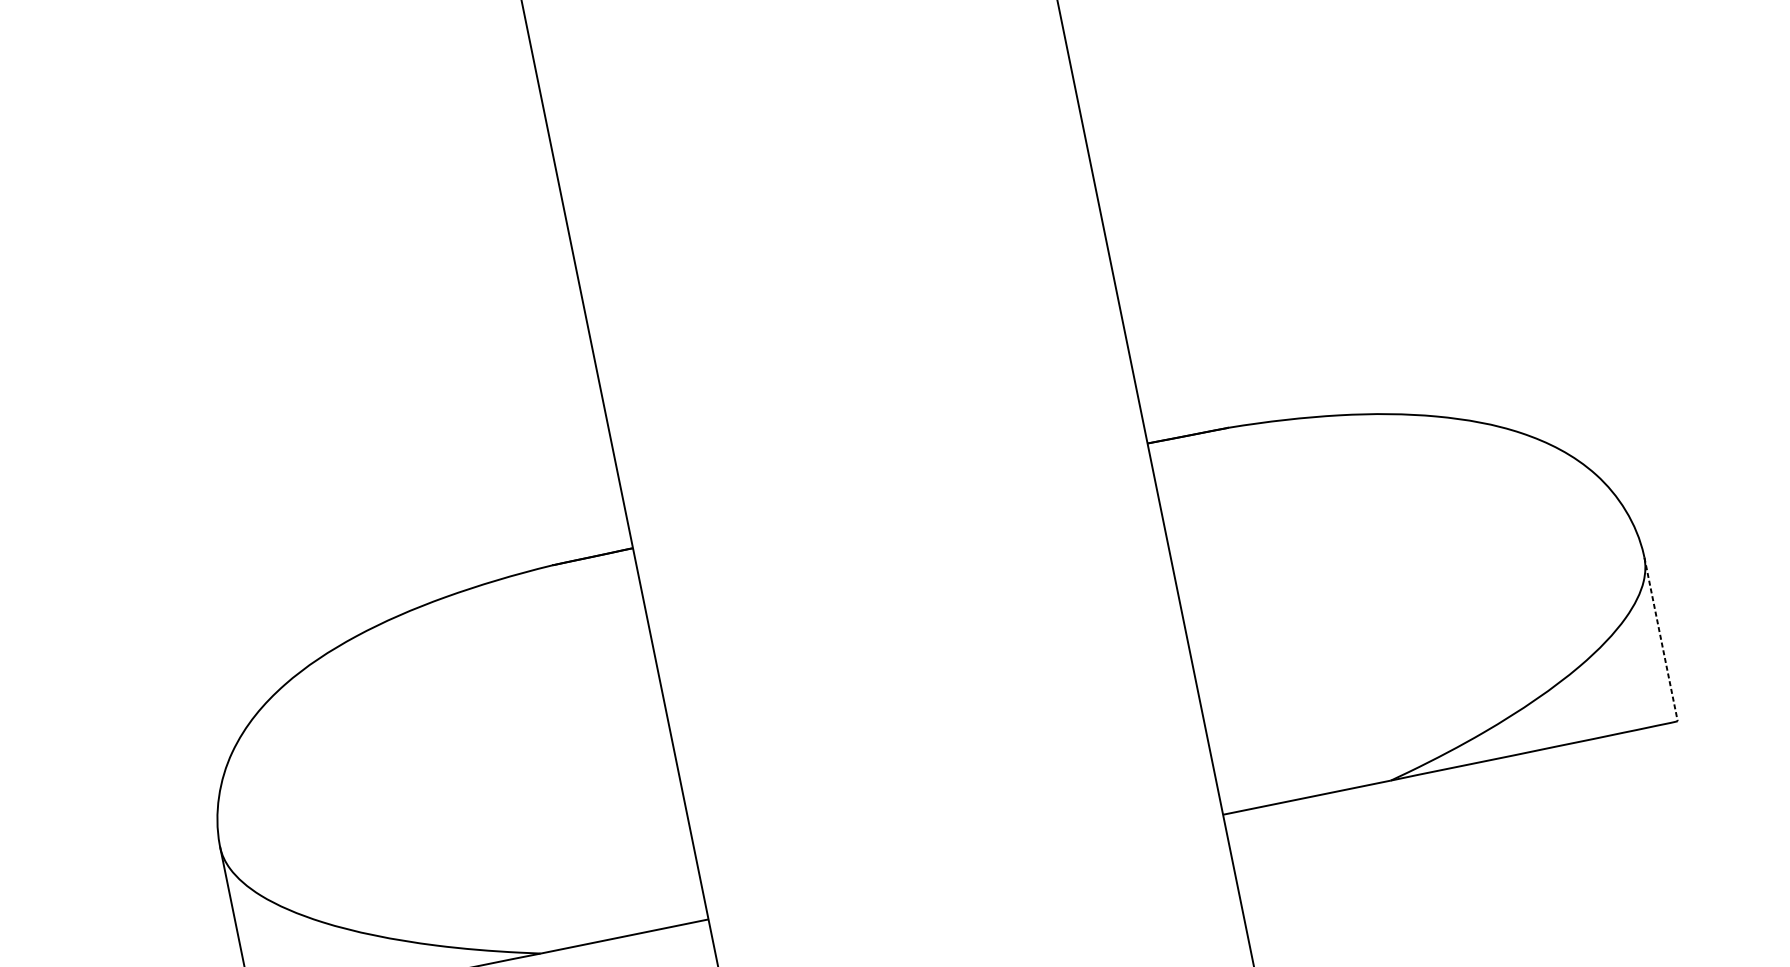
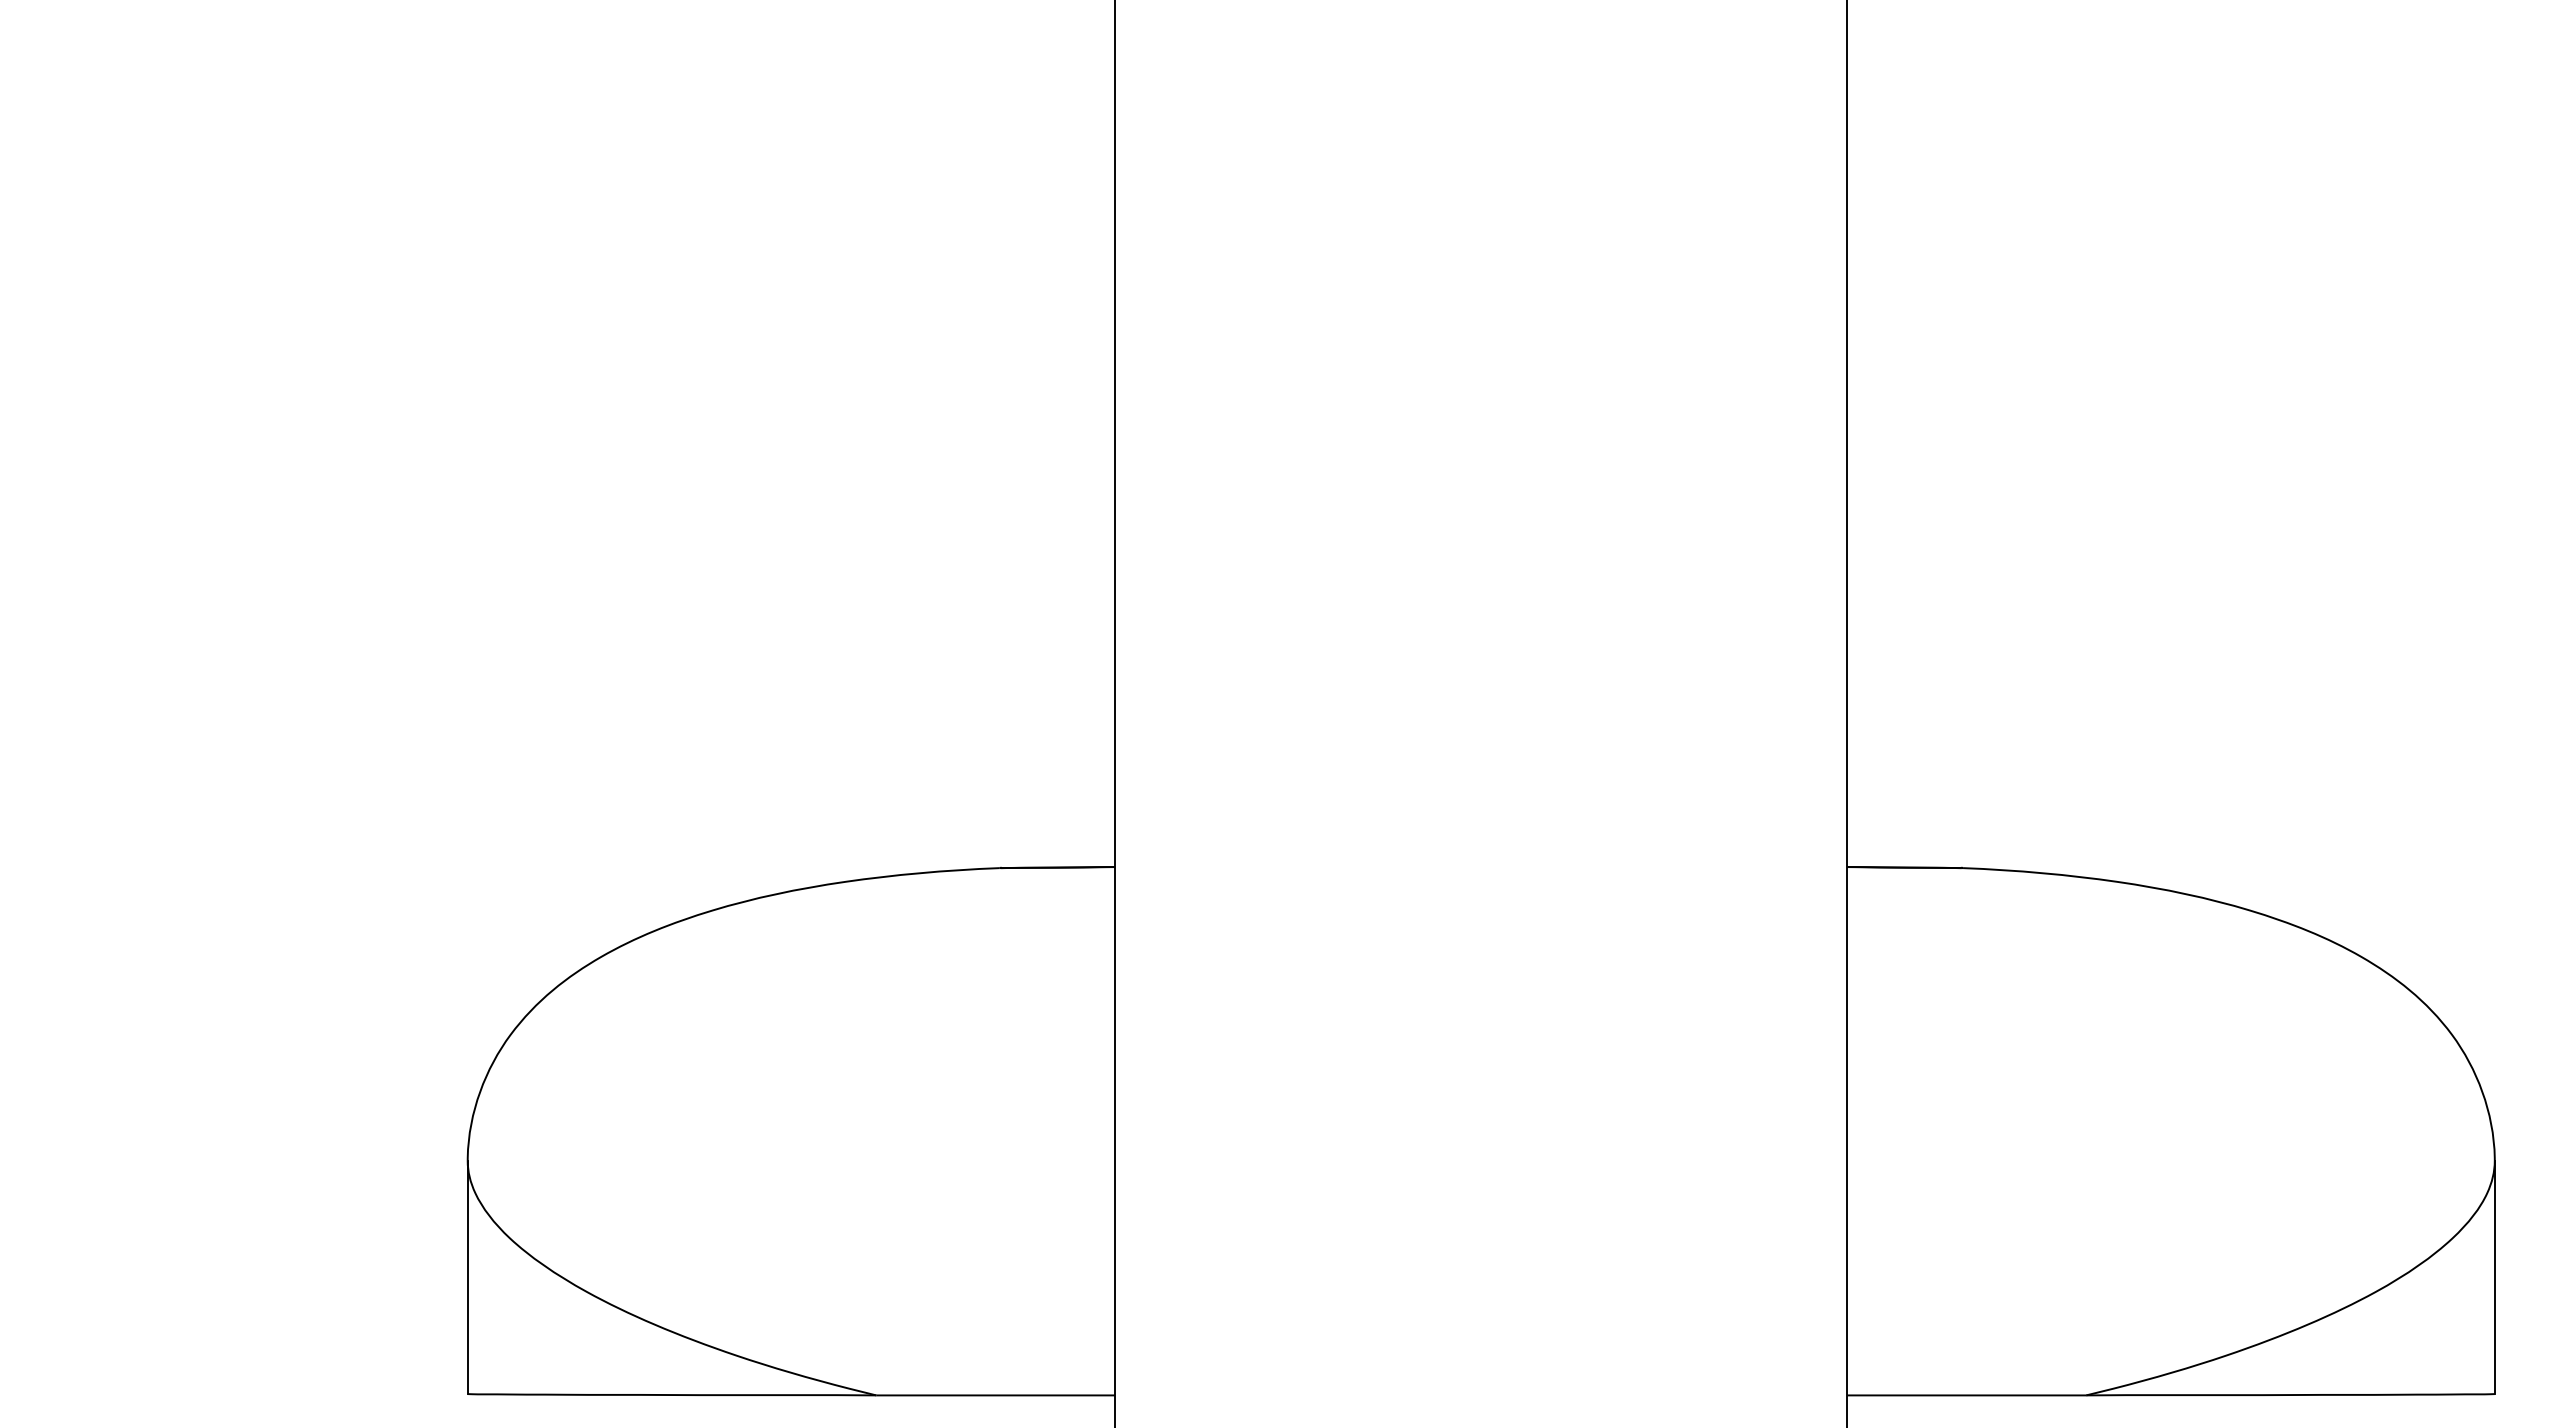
line: (1660, 639) -> (2494, 1277), dashed -> solid

